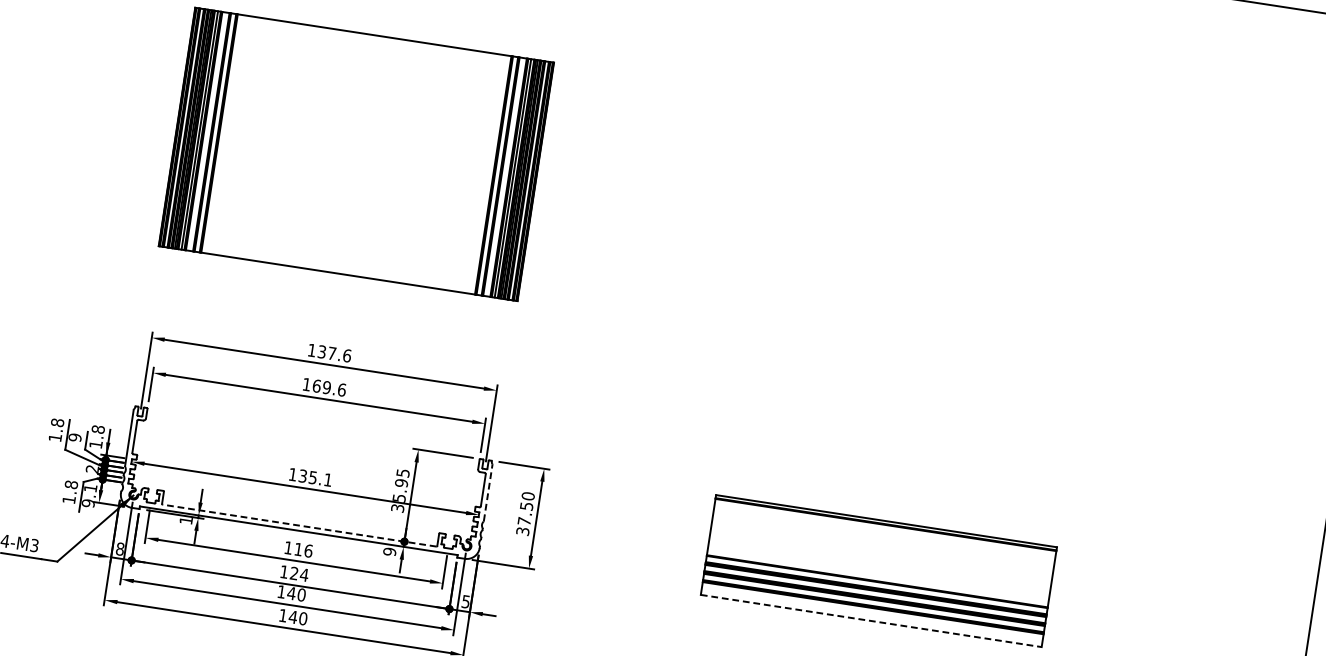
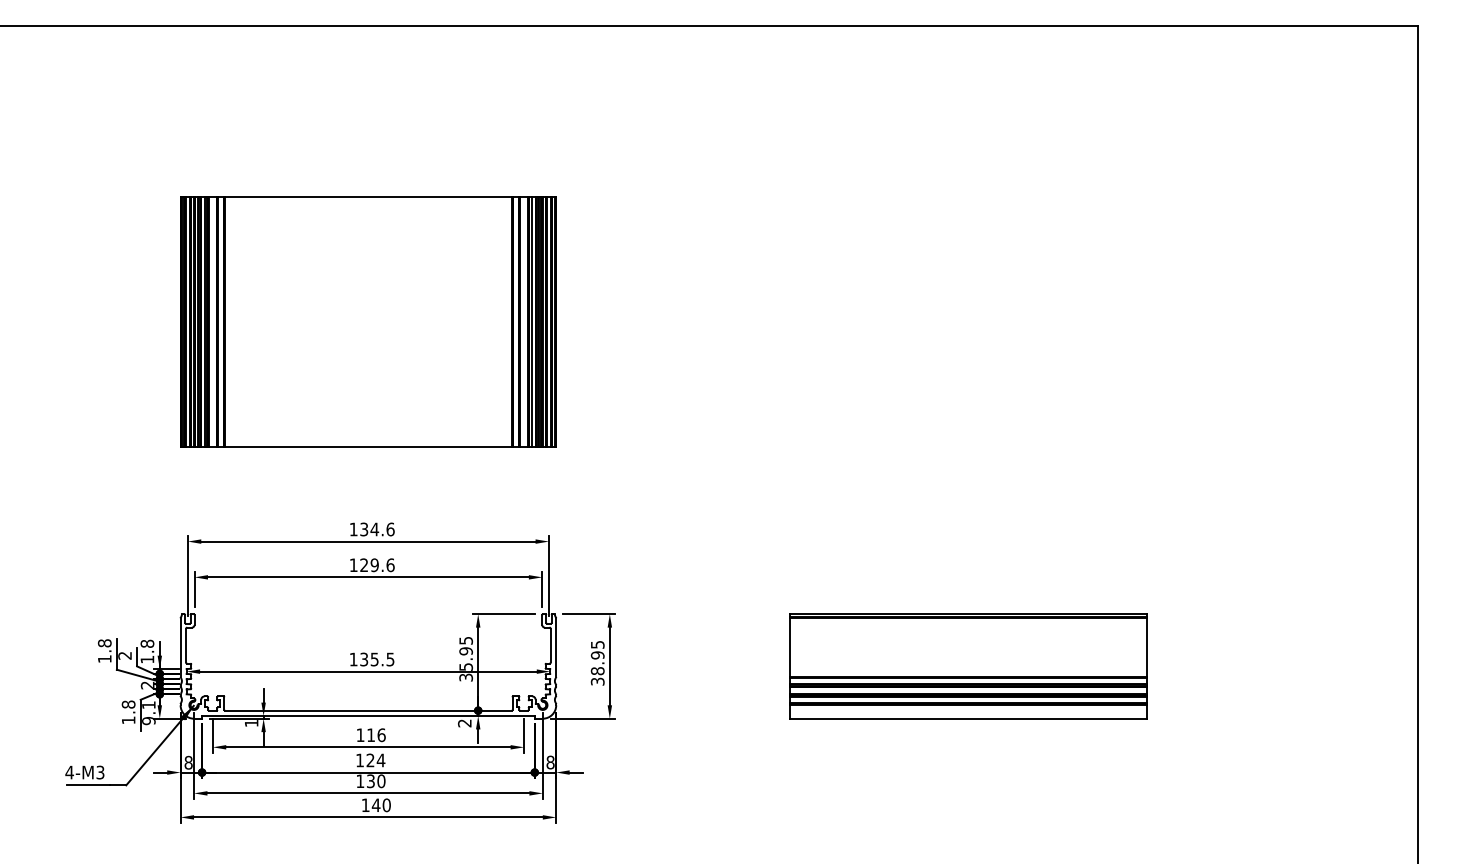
text: (331, 353) -> (374, 529), 137.6 -> 134.6
text: (317, 386) -> (364, 565), 169.6 -> 129.6
text: (74, 437) -> (124, 655), 9 -> 2
text: (328, 480) -> (390, 659), 135.1 -> 135.5
line: (488, 492) -> (556, 647), dashed -> solid
text: (526, 508) -> (597, 657), 37.50 -> 38.95
line: (298, 525) -> (367, 710), dashed -> solid
text: (389, 551) -> (464, 723), 9 -> 2
text: (291, 593) -> (370, 781), 140 -> 130
text: (465, 601) -> (550, 762), 5 -> 8
line: (871, 620) -> (968, 718), dashed -> solid

